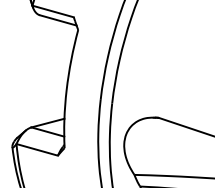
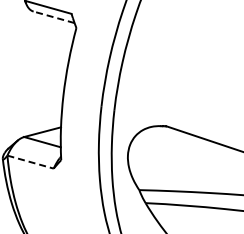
line: (57, 20) -> (53, 17), solid -> dashed
line: (38, 150) -> (31, 162), solid -> dashed

